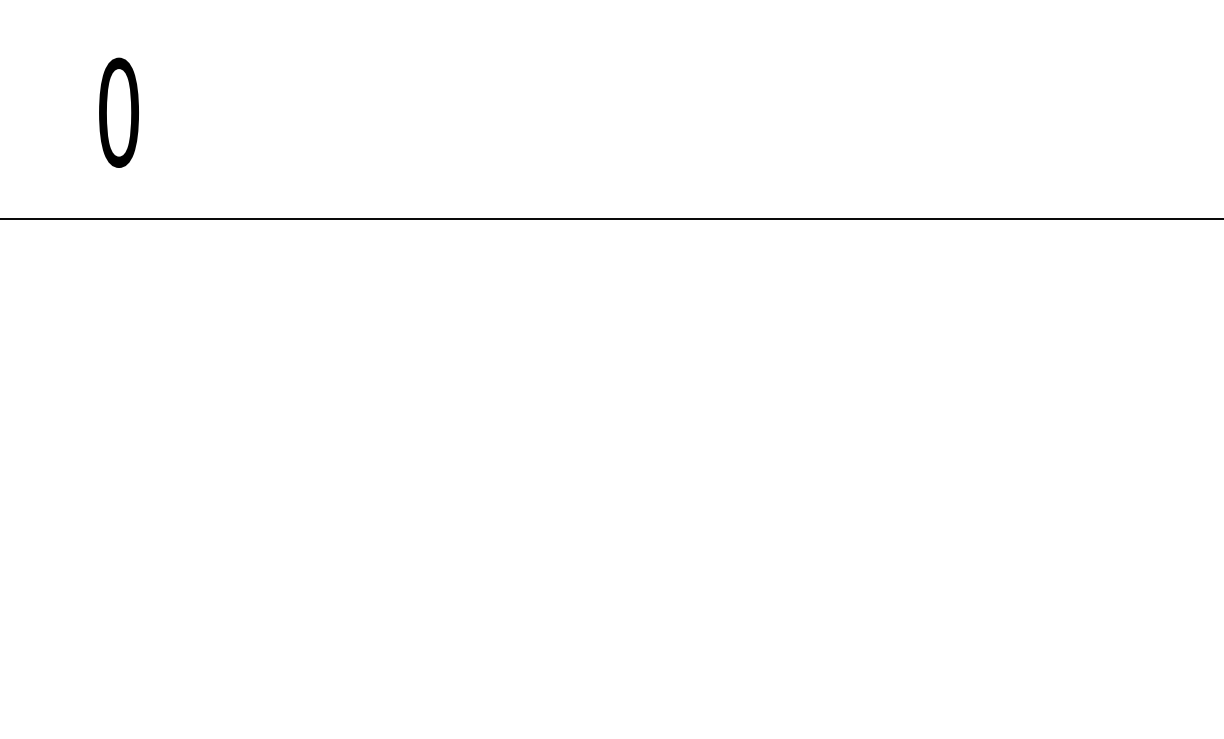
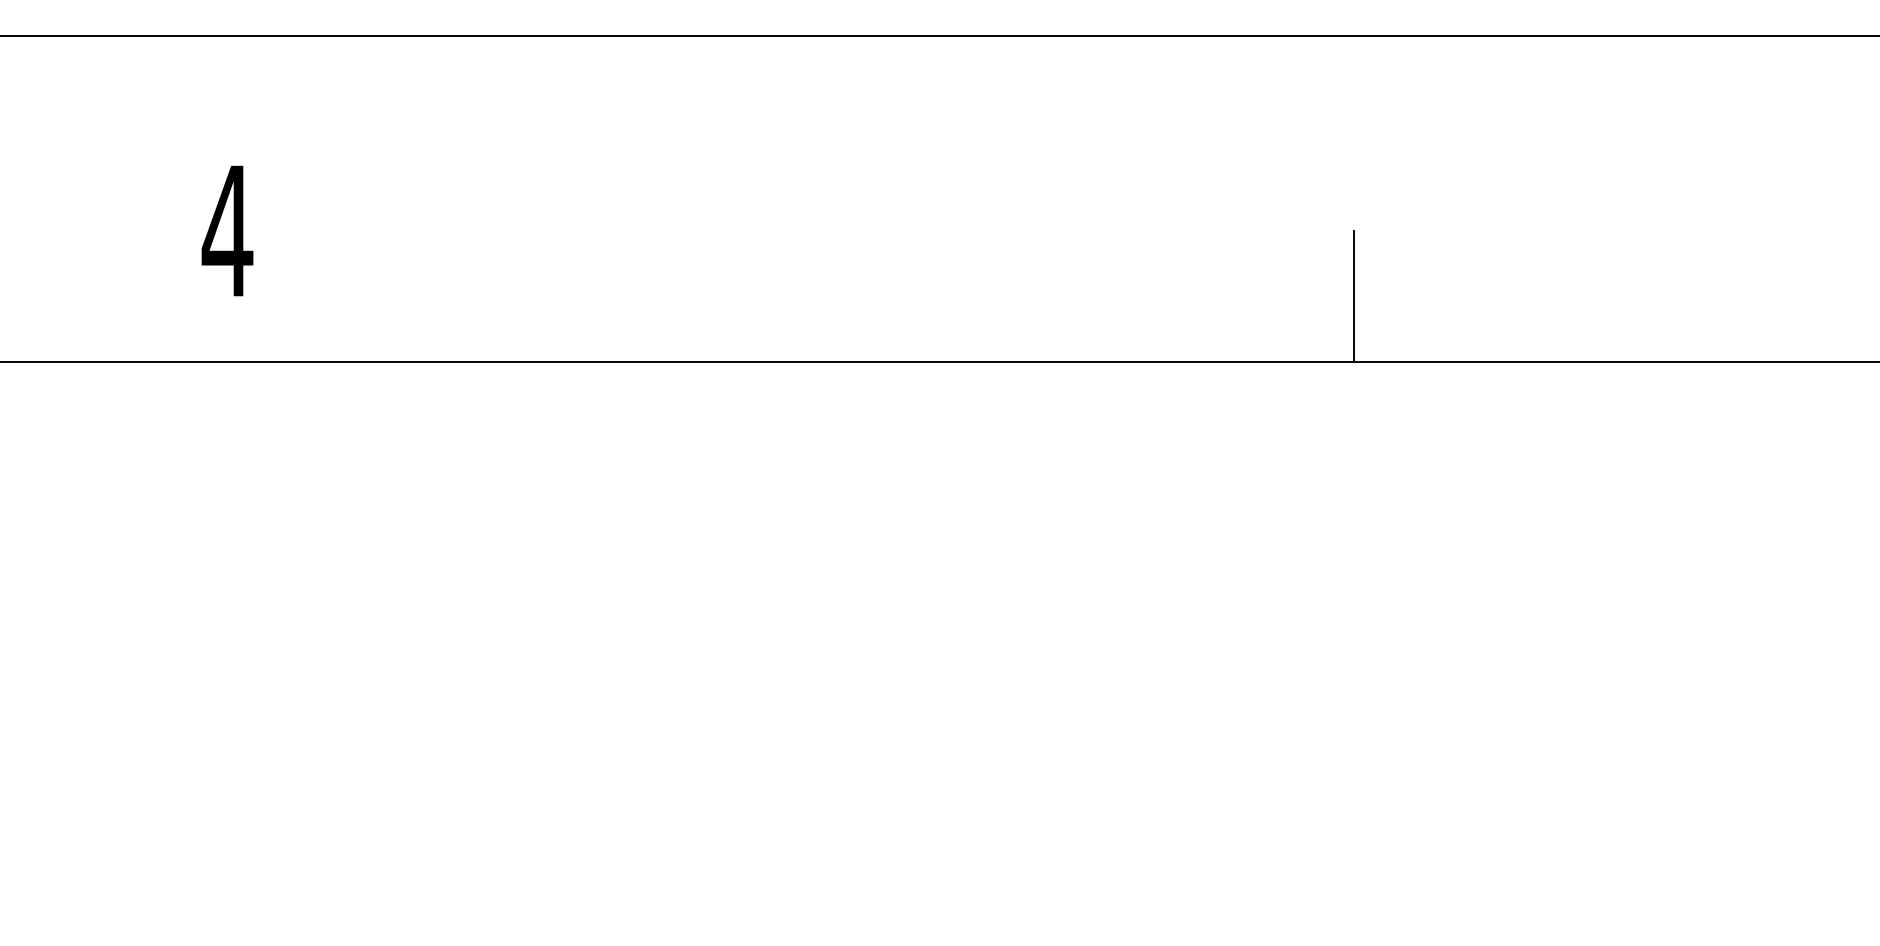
text: (118, 112) -> (227, 230), 0 -> 4
line: (1038, 166) -> (1354, 296), added

